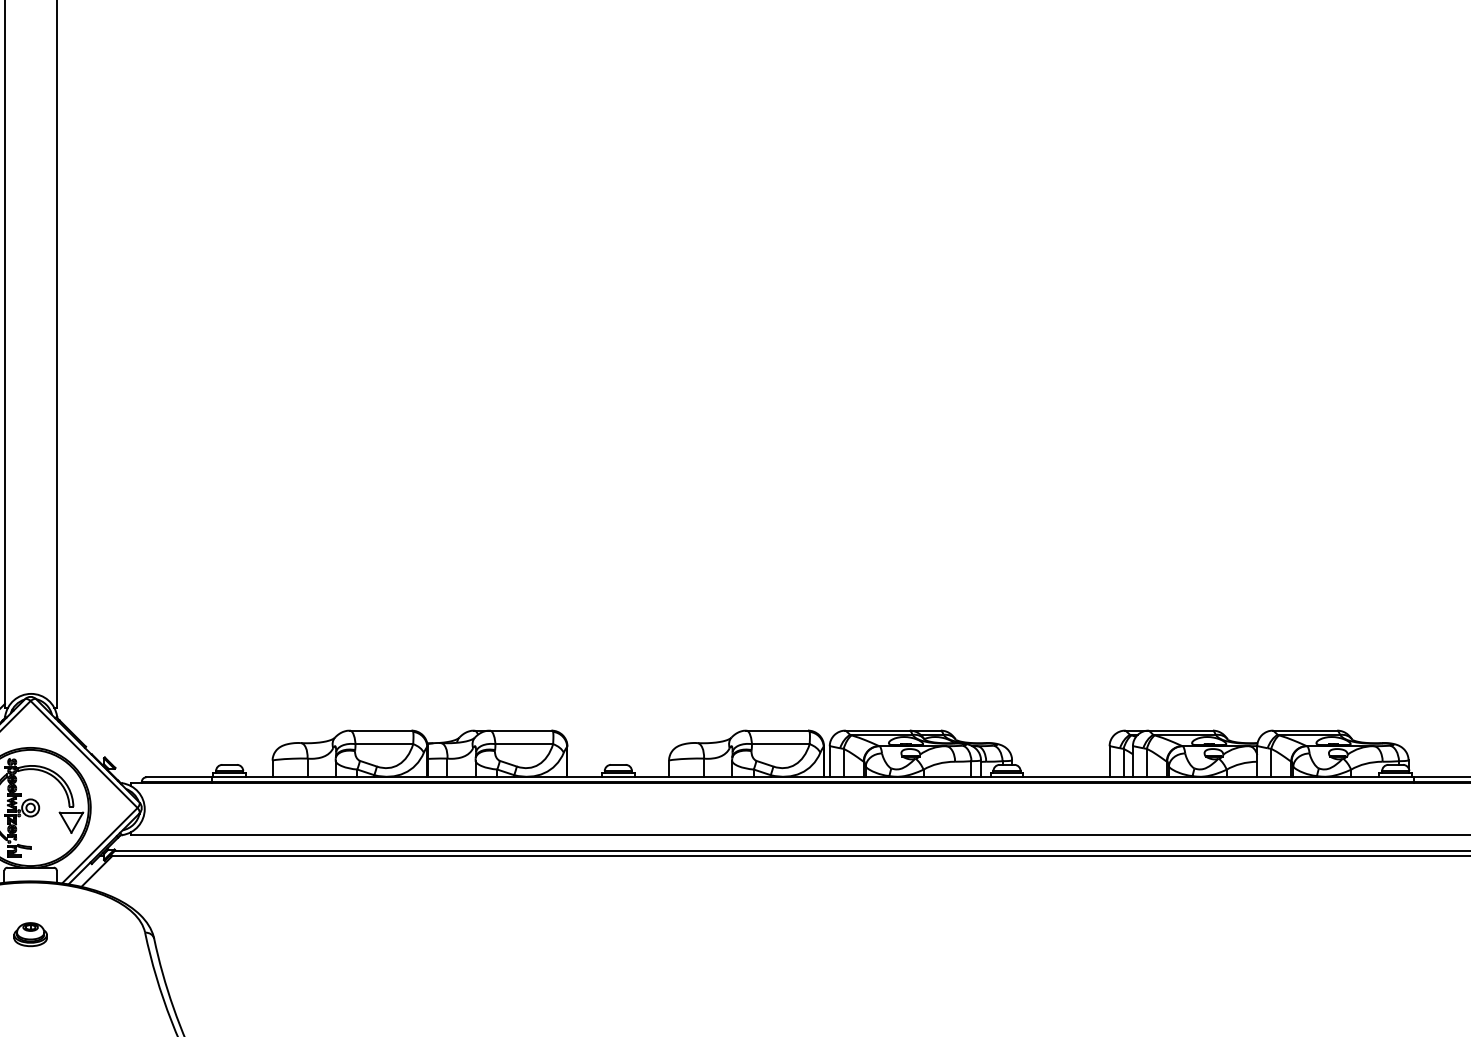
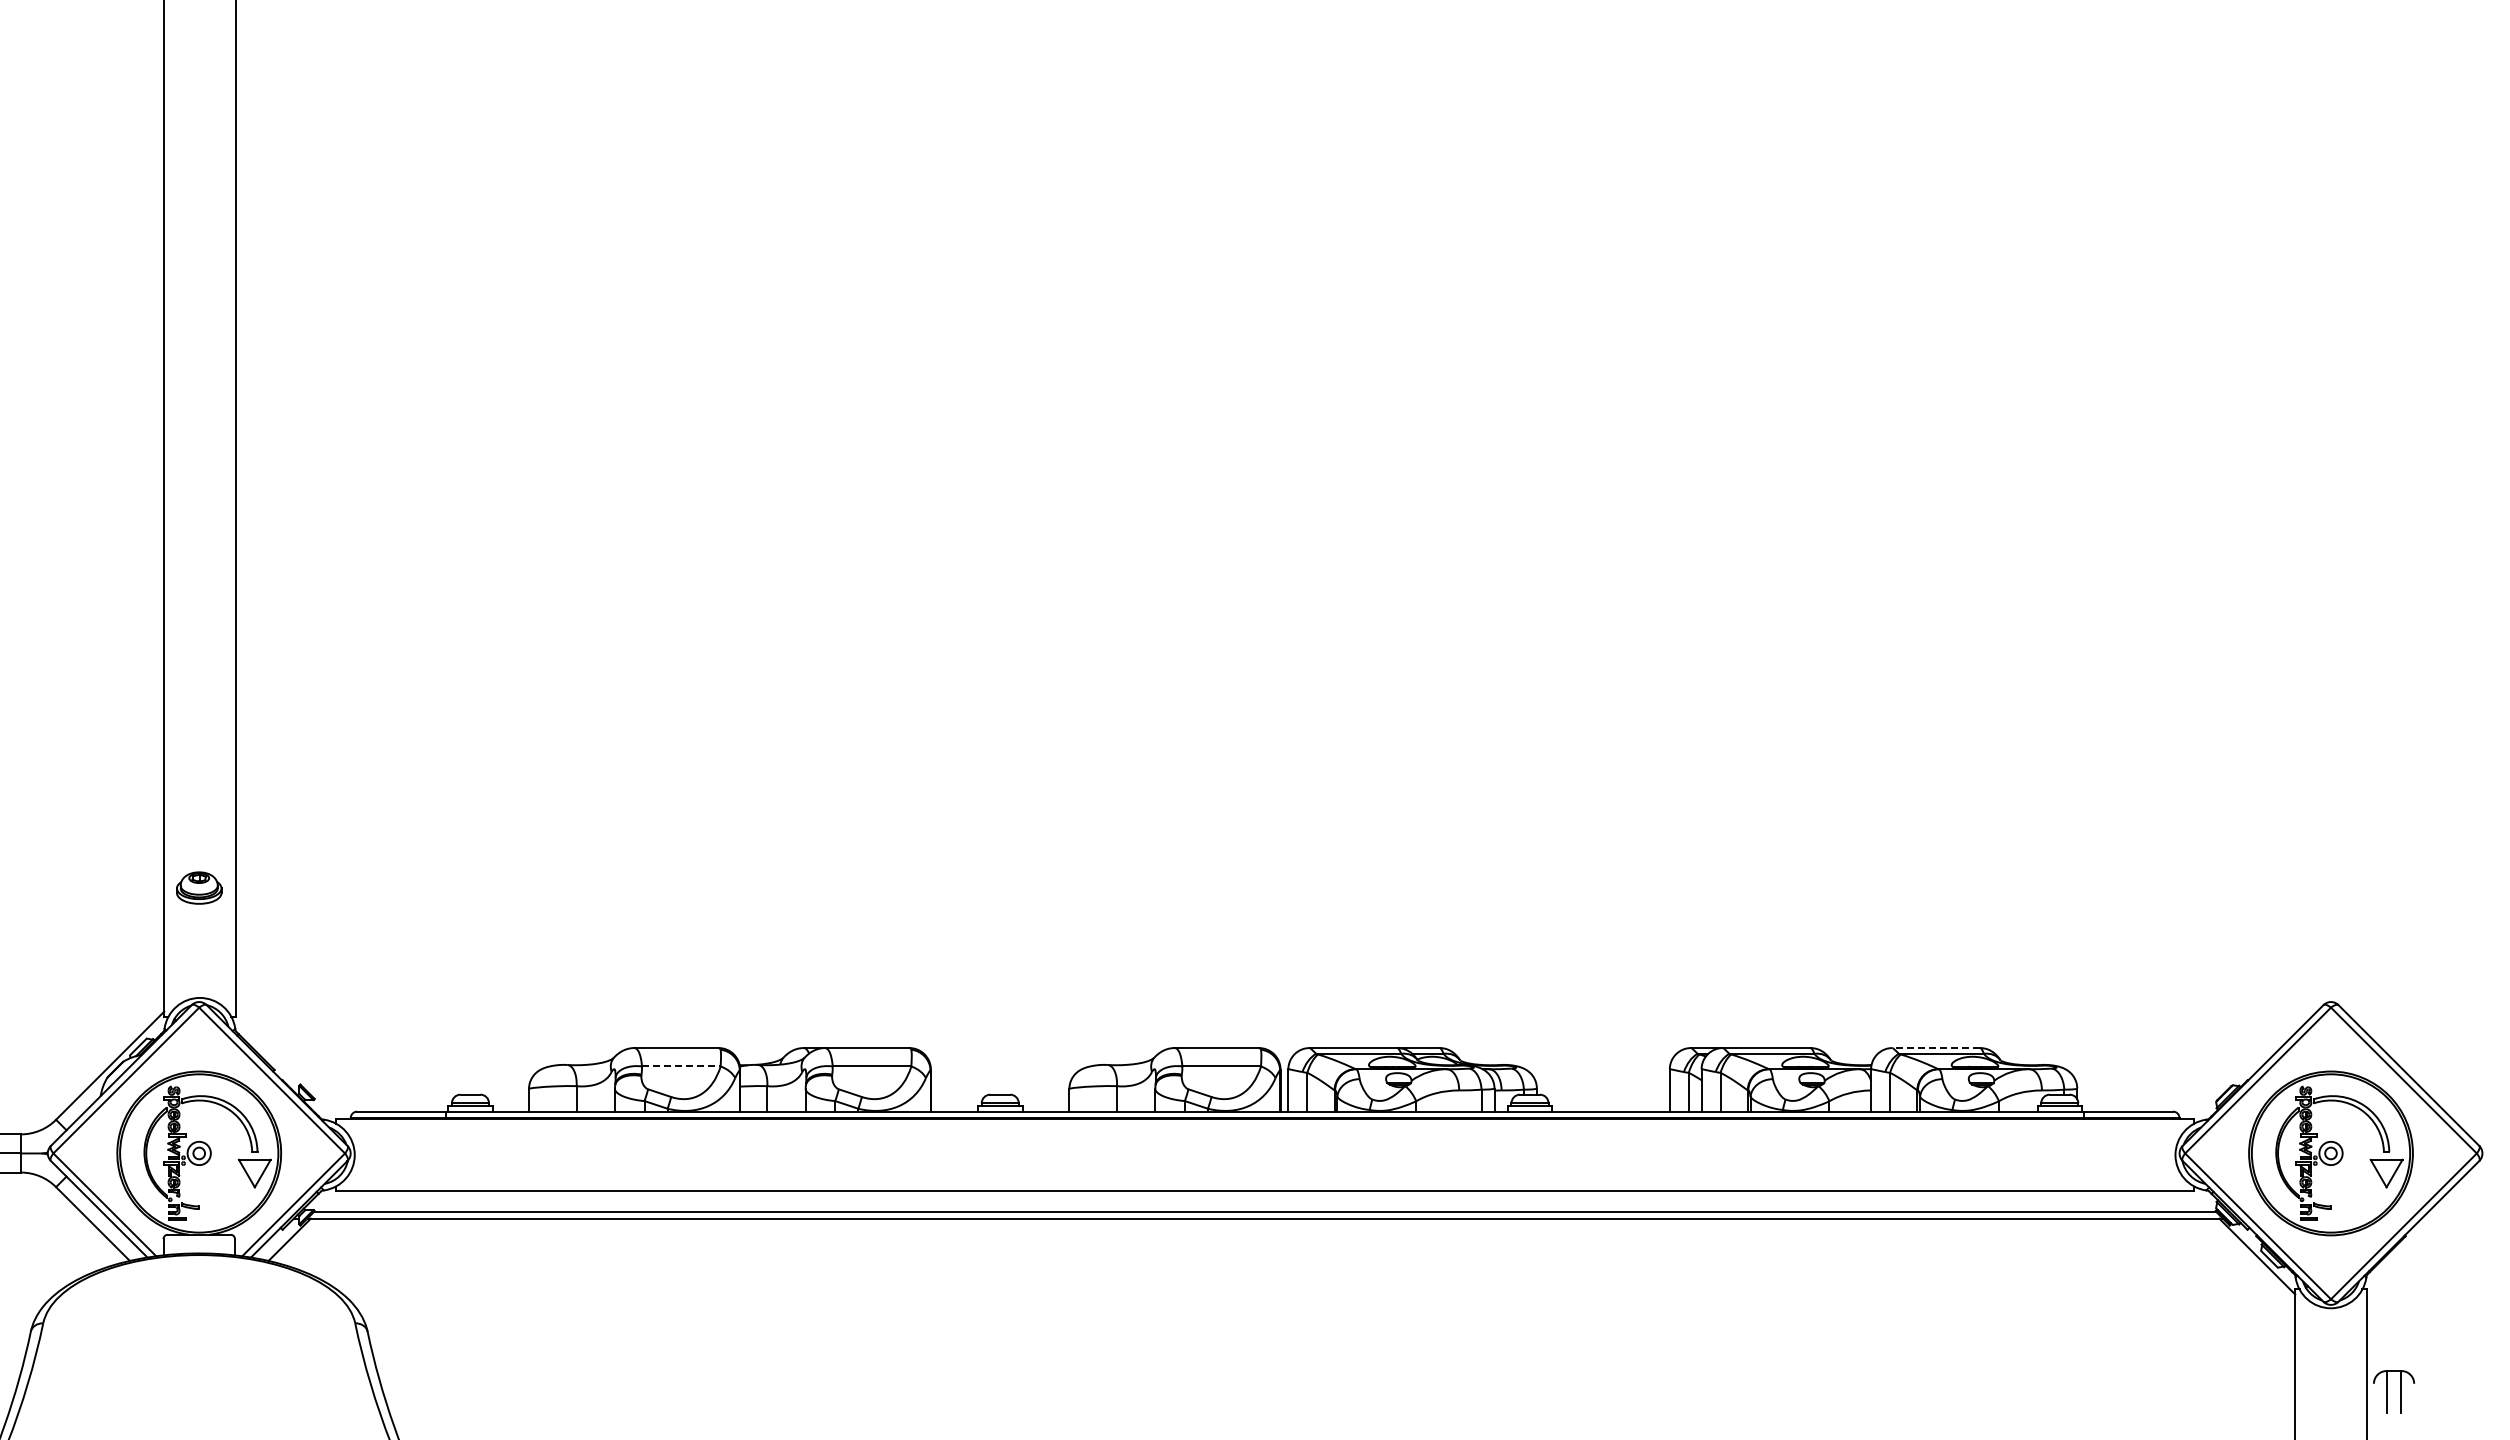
line: (1305, 730) -> (1936, 1048), solid -> dashed
line: (384, 744) -> (681, 1066), solid -> dashed
part: (30, 934) -> (199, 887), moved

